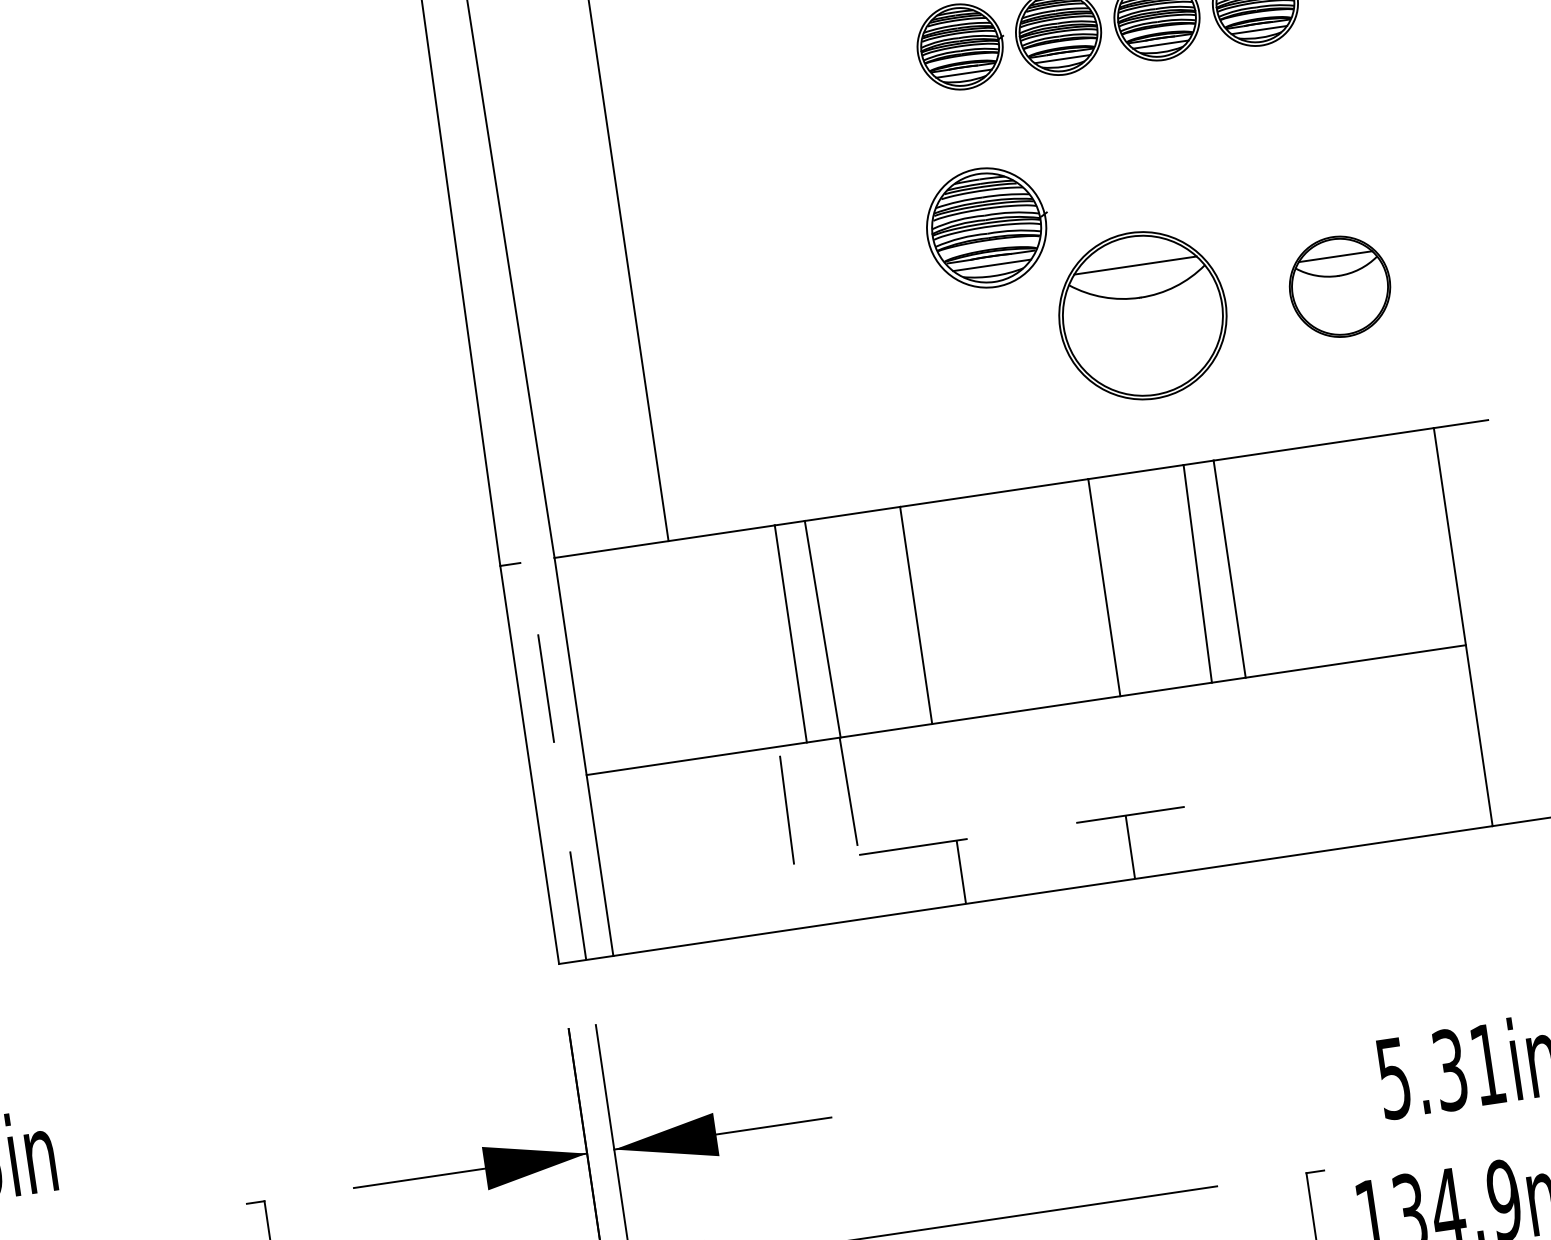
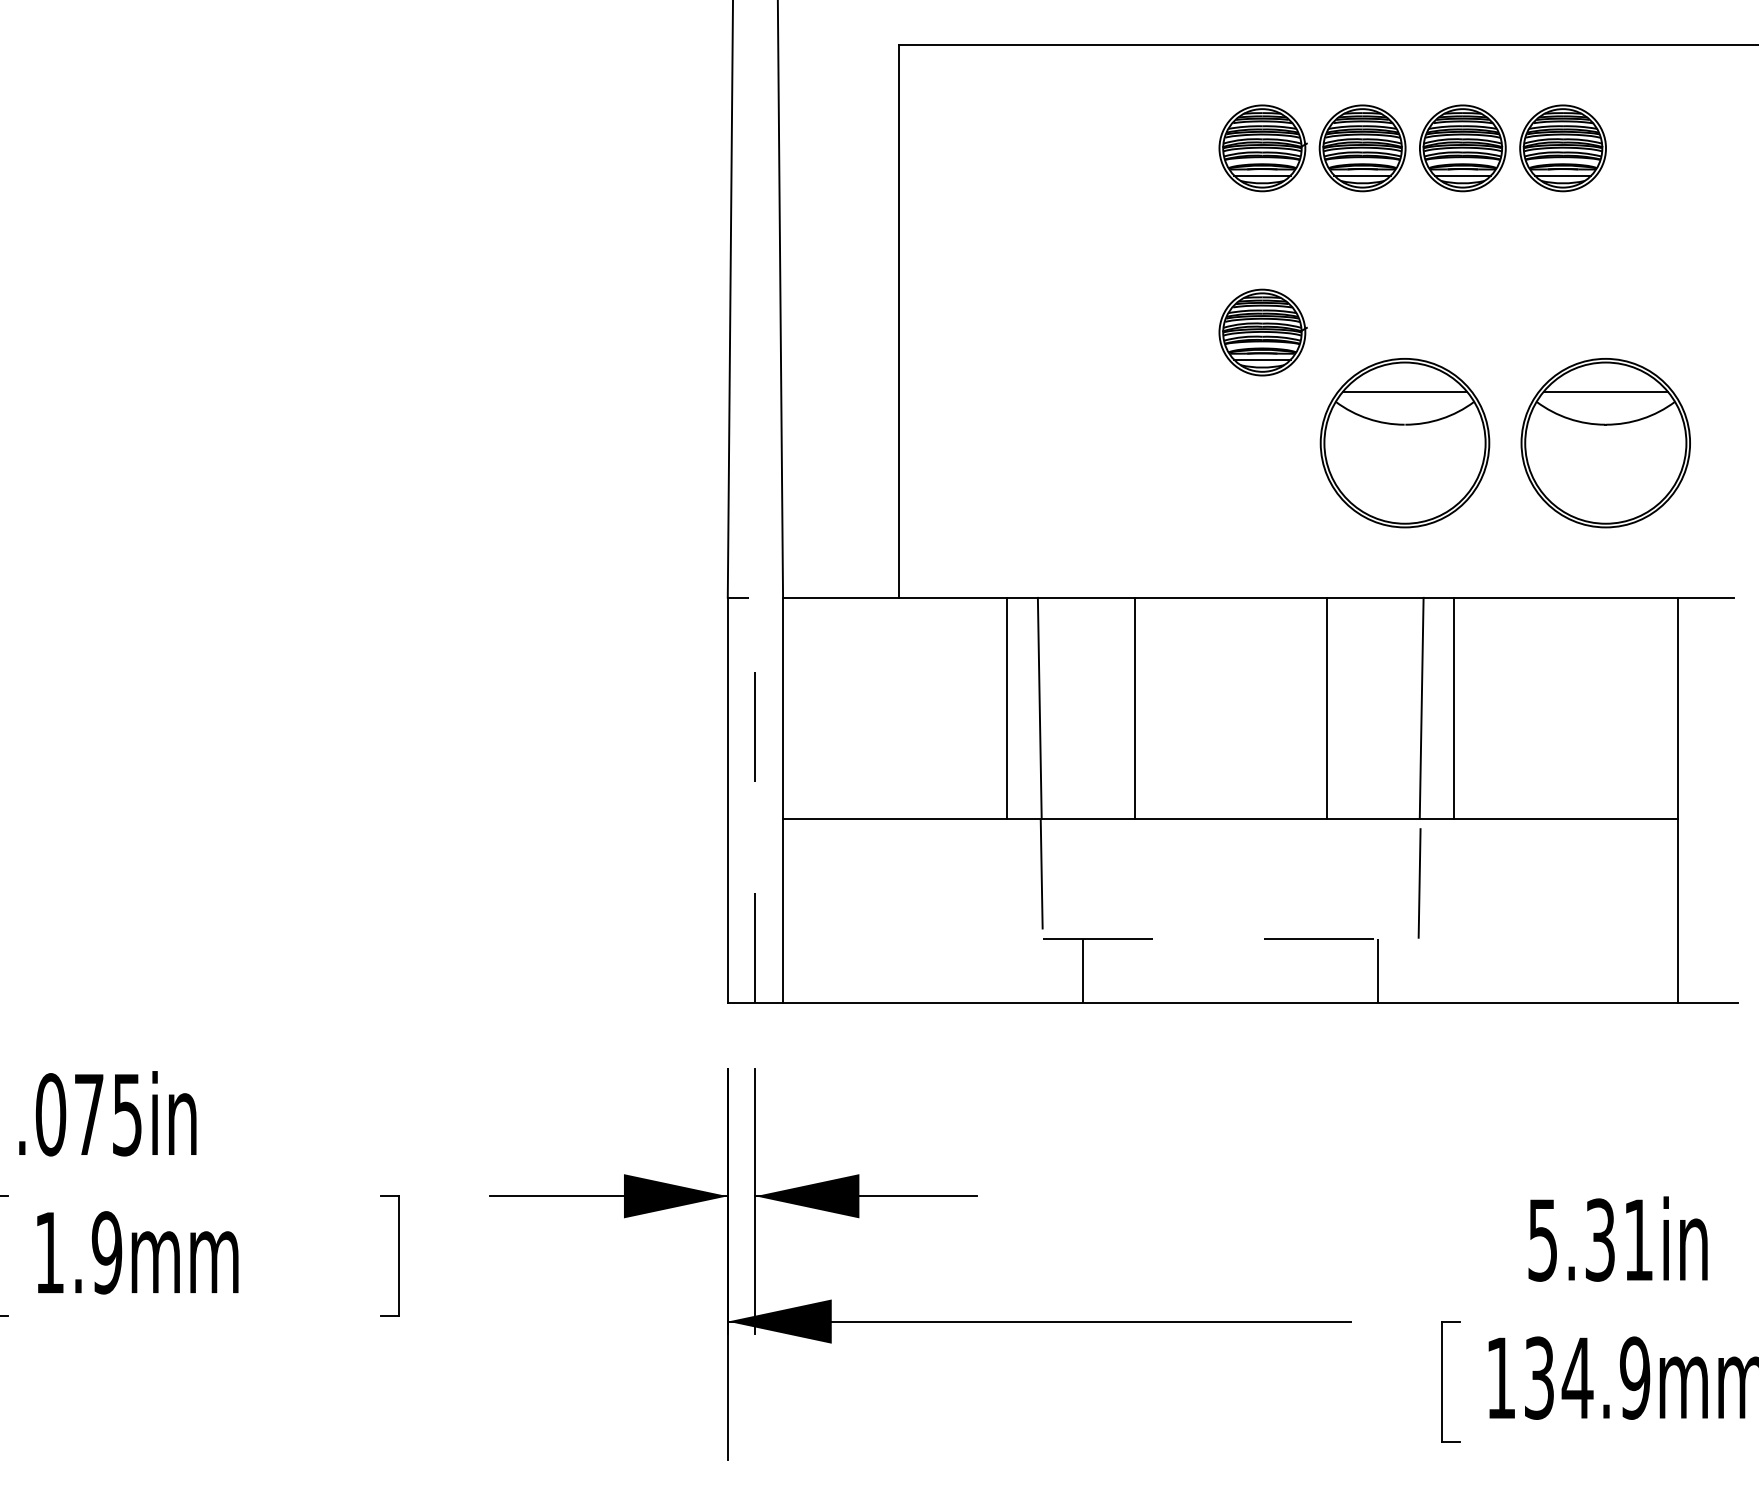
part: (986, 227) -> (1262, 332), size x0.71
part: (1339, 287) -> (1605, 443), size x1.67
line: (786, 810) -> (1419, 883), moved
line: (1130, 846) -> (1378, 970), moved
line: (961, 871) -> (1083, 970), moved

